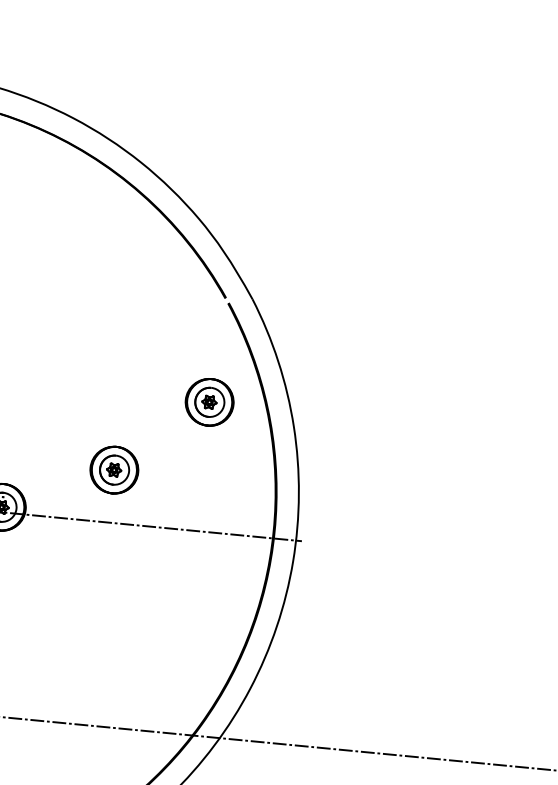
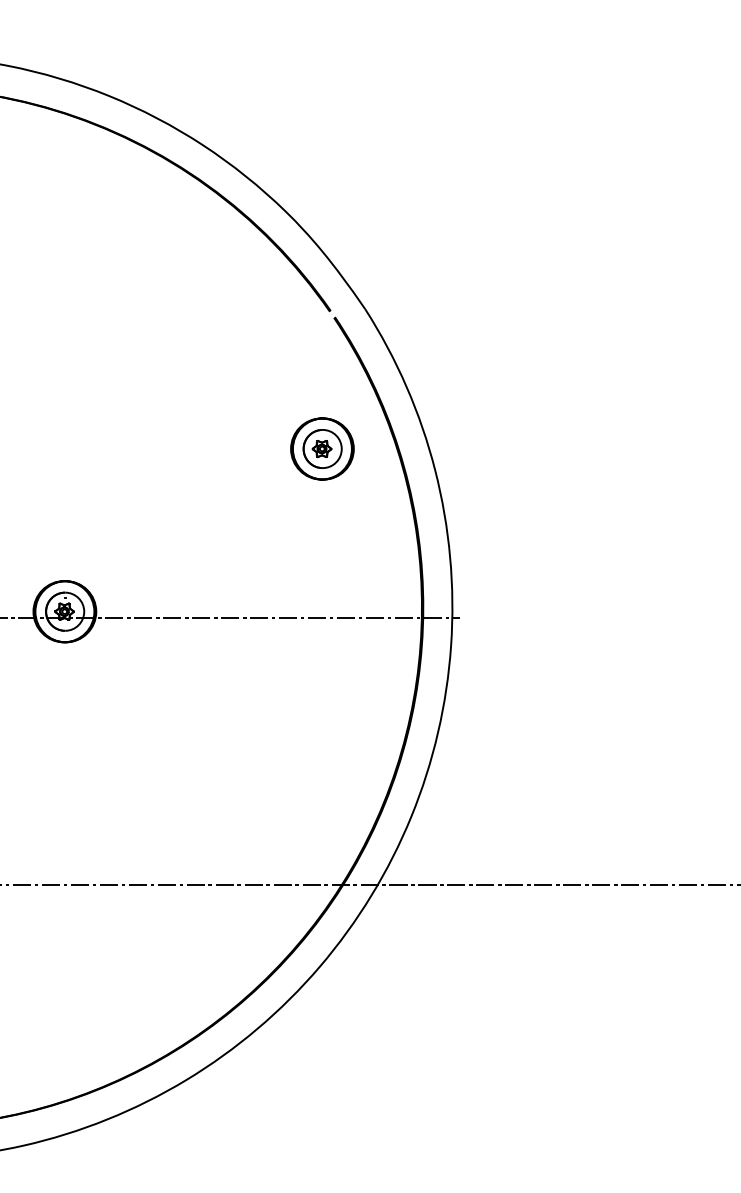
part: (114, 469) -> (206, 548), removed

